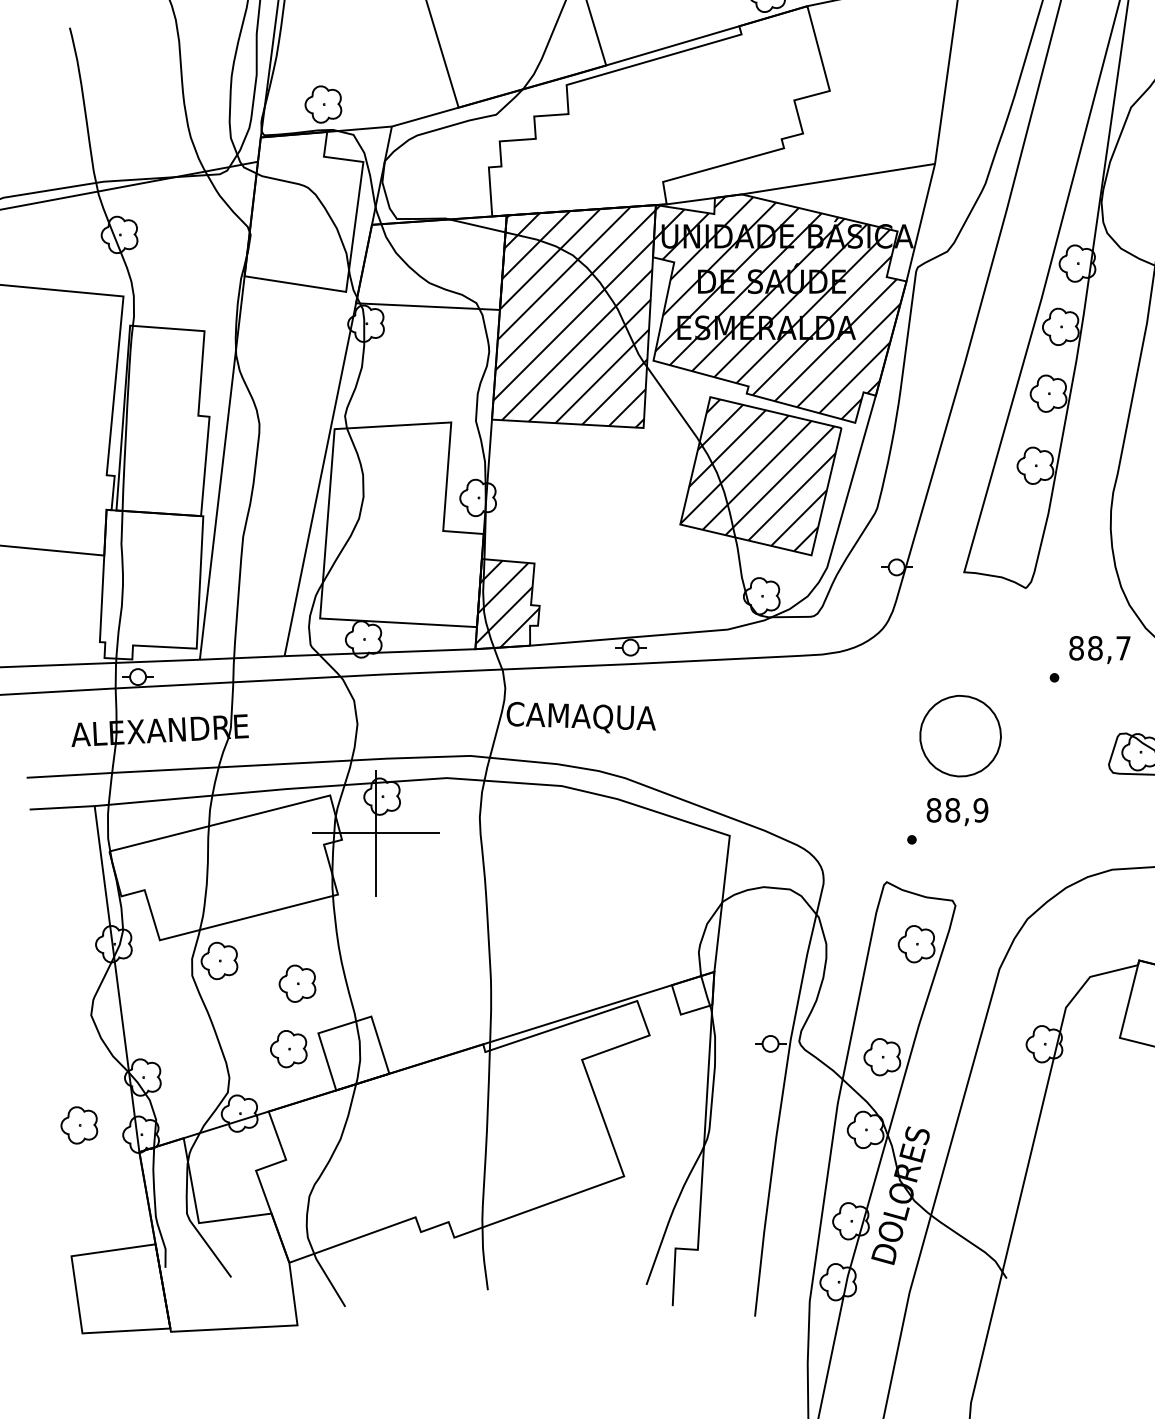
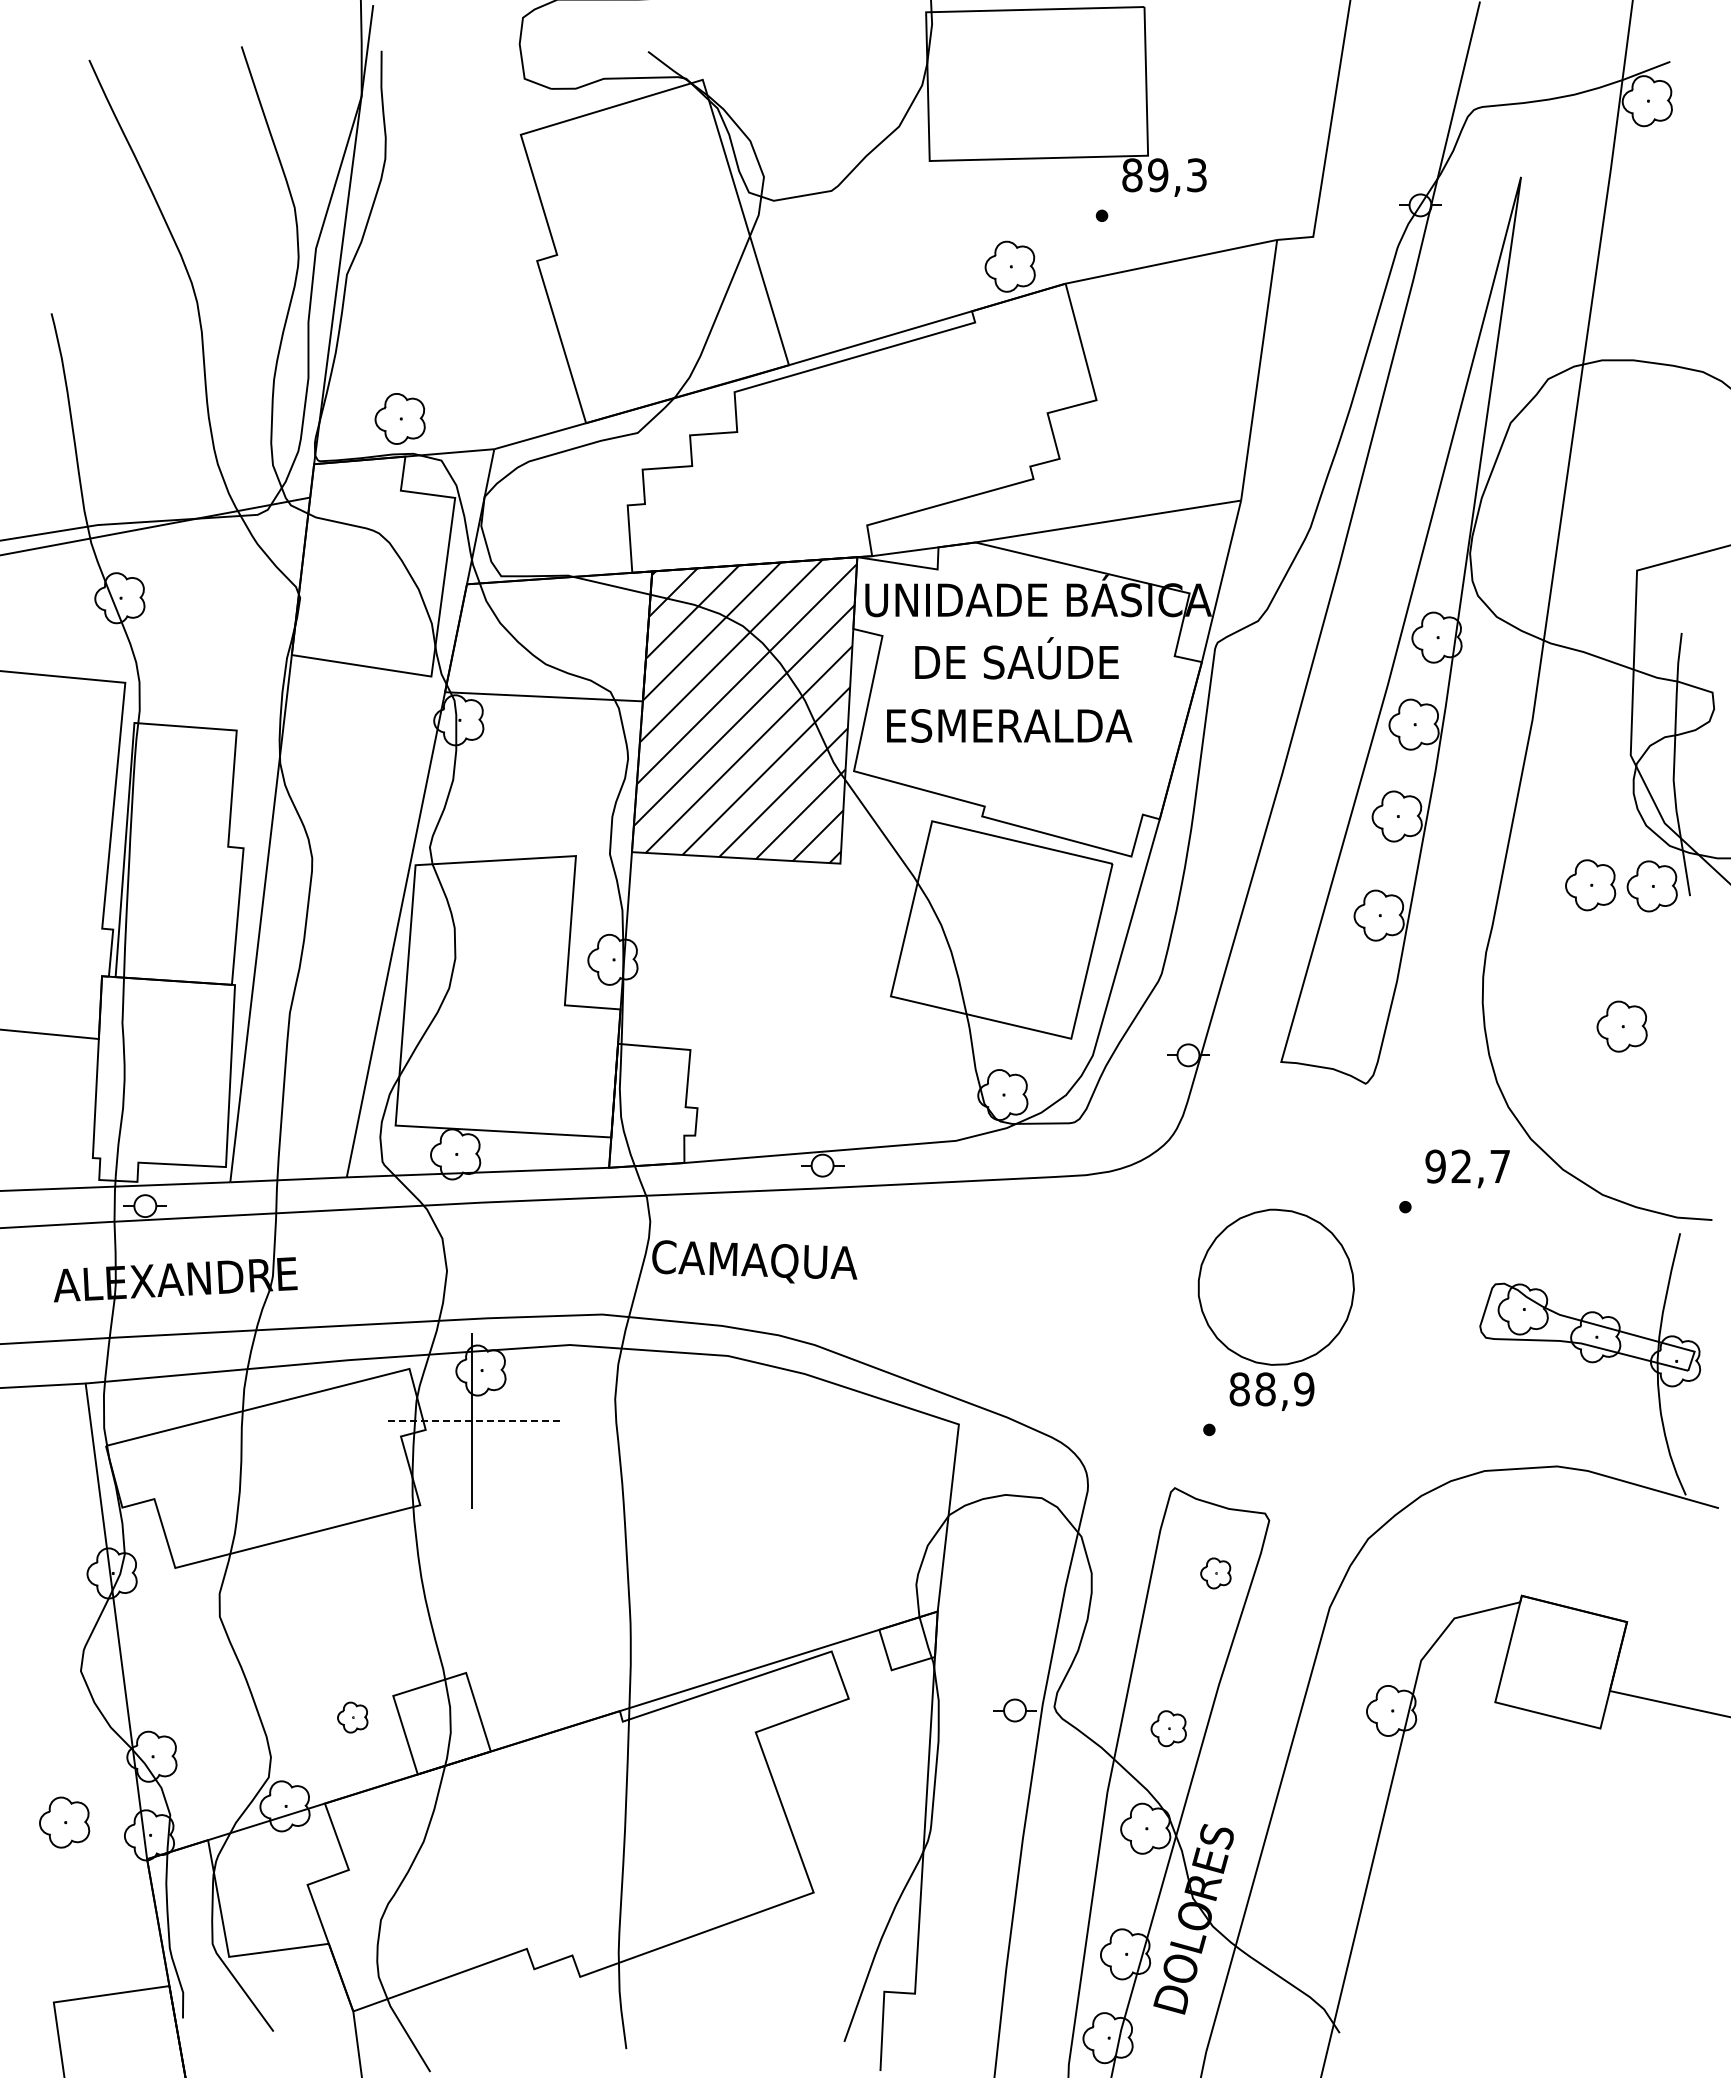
hatch: (776, 307) -> (1023, 698), removed
hatch: (757, 475) -> (997, 928), removed
hatch: (507, 603) -> (653, 1105), removed
text: (1085, 648) -> (1448, 1166), 88,7 -> 92,7
part: (960, 736) -> (1276, 1287), size x1.4
line: (376, 833) -> (472, 1421), solid -> dashed
part: (916, 944) -> (1215, 1573), size x0.6
part: (218, 960) -> (256, 1596), removed
part: (297, 983) -> (364, 1627), removed
part: (288, 1048) -> (352, 1717), size x0.6
part: (882, 1056) -> (1168, 1728), size x0.7

